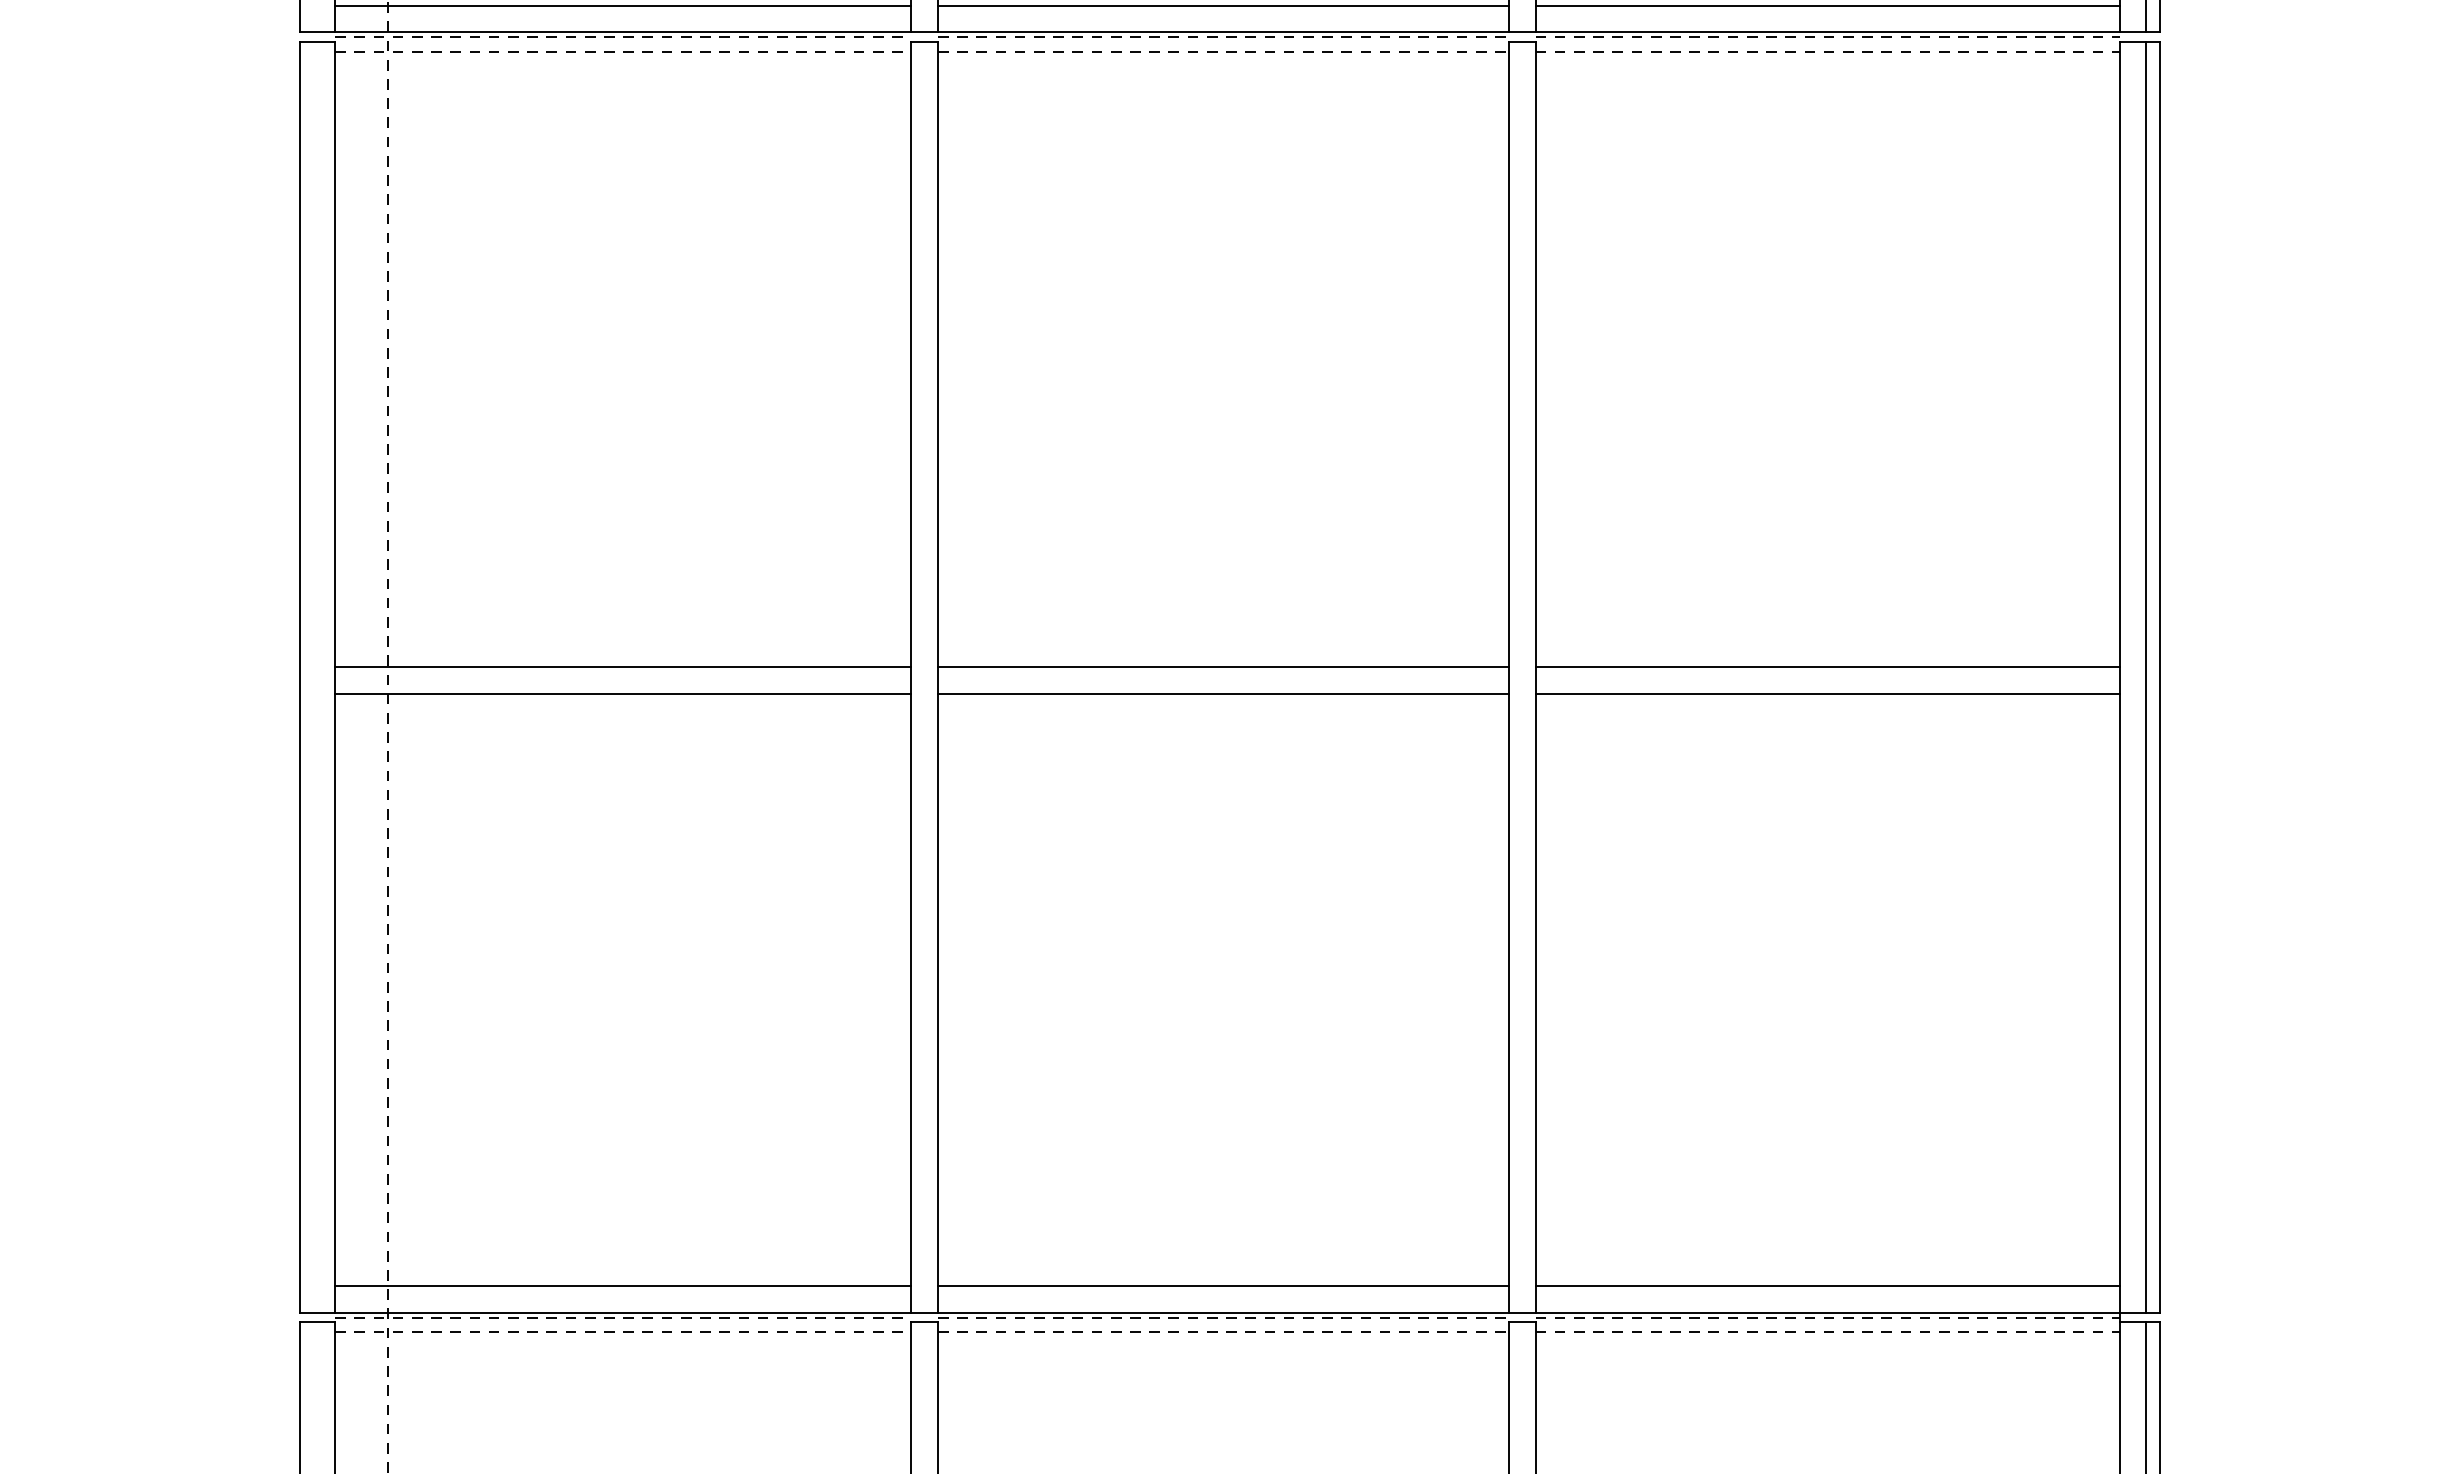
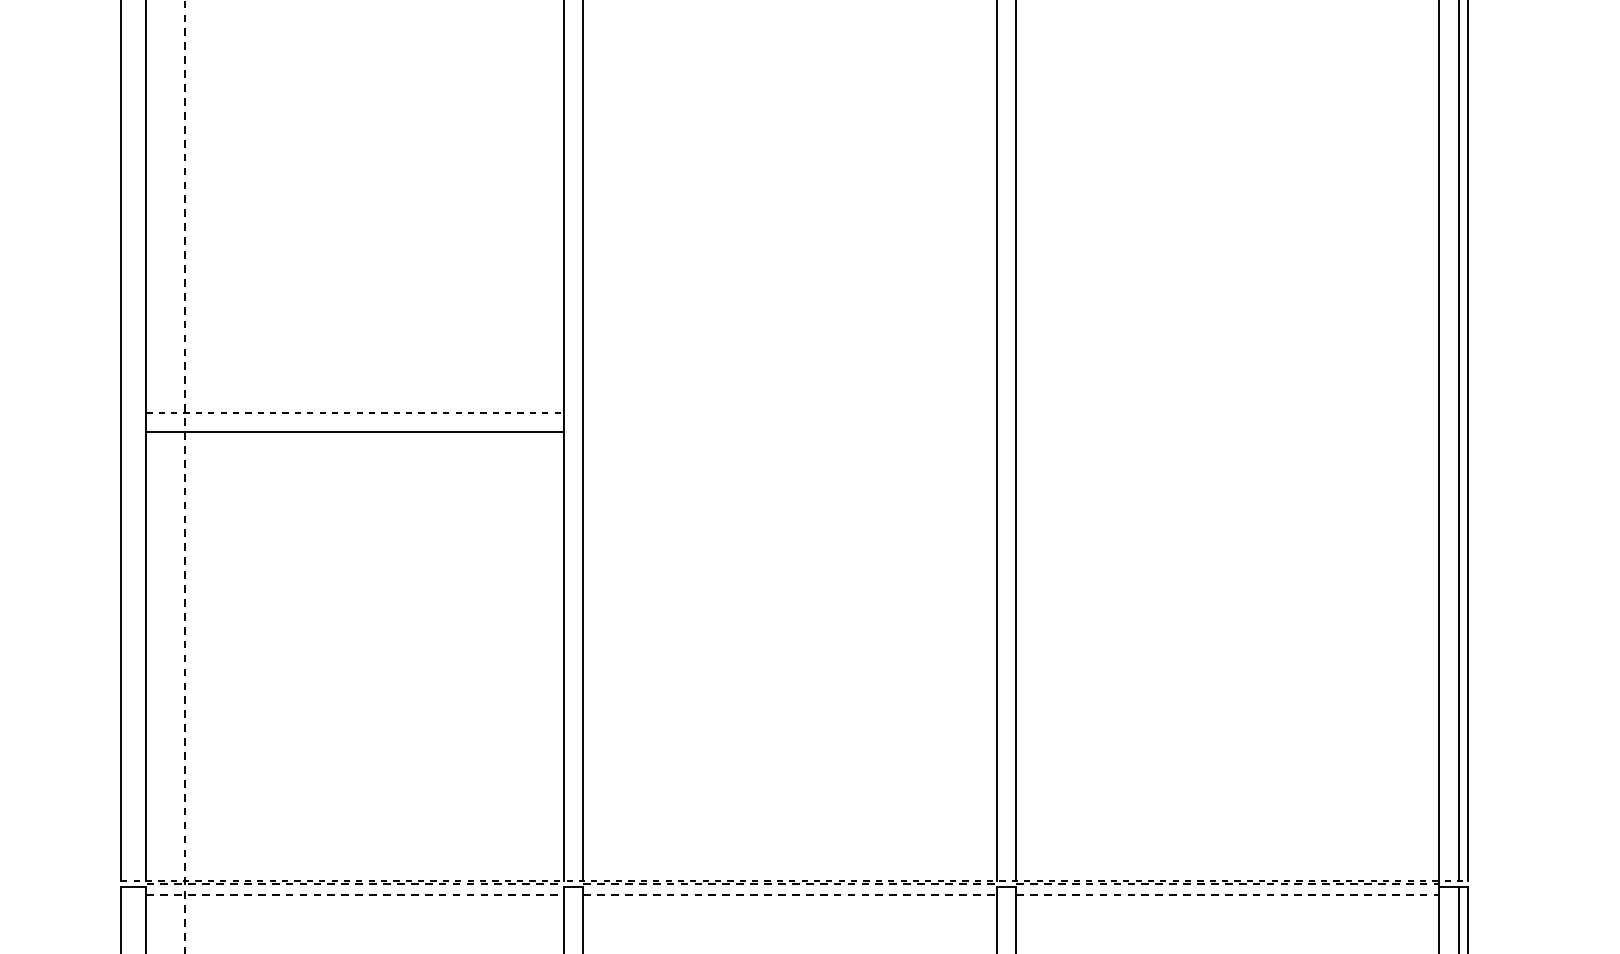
line: (623, 667) -> (355, 412), solid -> dashed
line: (1222, 667) -> (789, 412), removed
line: (1827, 667) -> (1227, 412), removed
line: (1222, 694) -> (789, 432), removed
line: (1827, 694) -> (1227, 432), removed
line: (623, 1286) -> (355, 861), removed
line: (1222, 1286) -> (789, 861), removed
line: (1827, 1286) -> (1227, 861), removed
line: (1230, 1313) -> (795, 880), solid -> dashed

